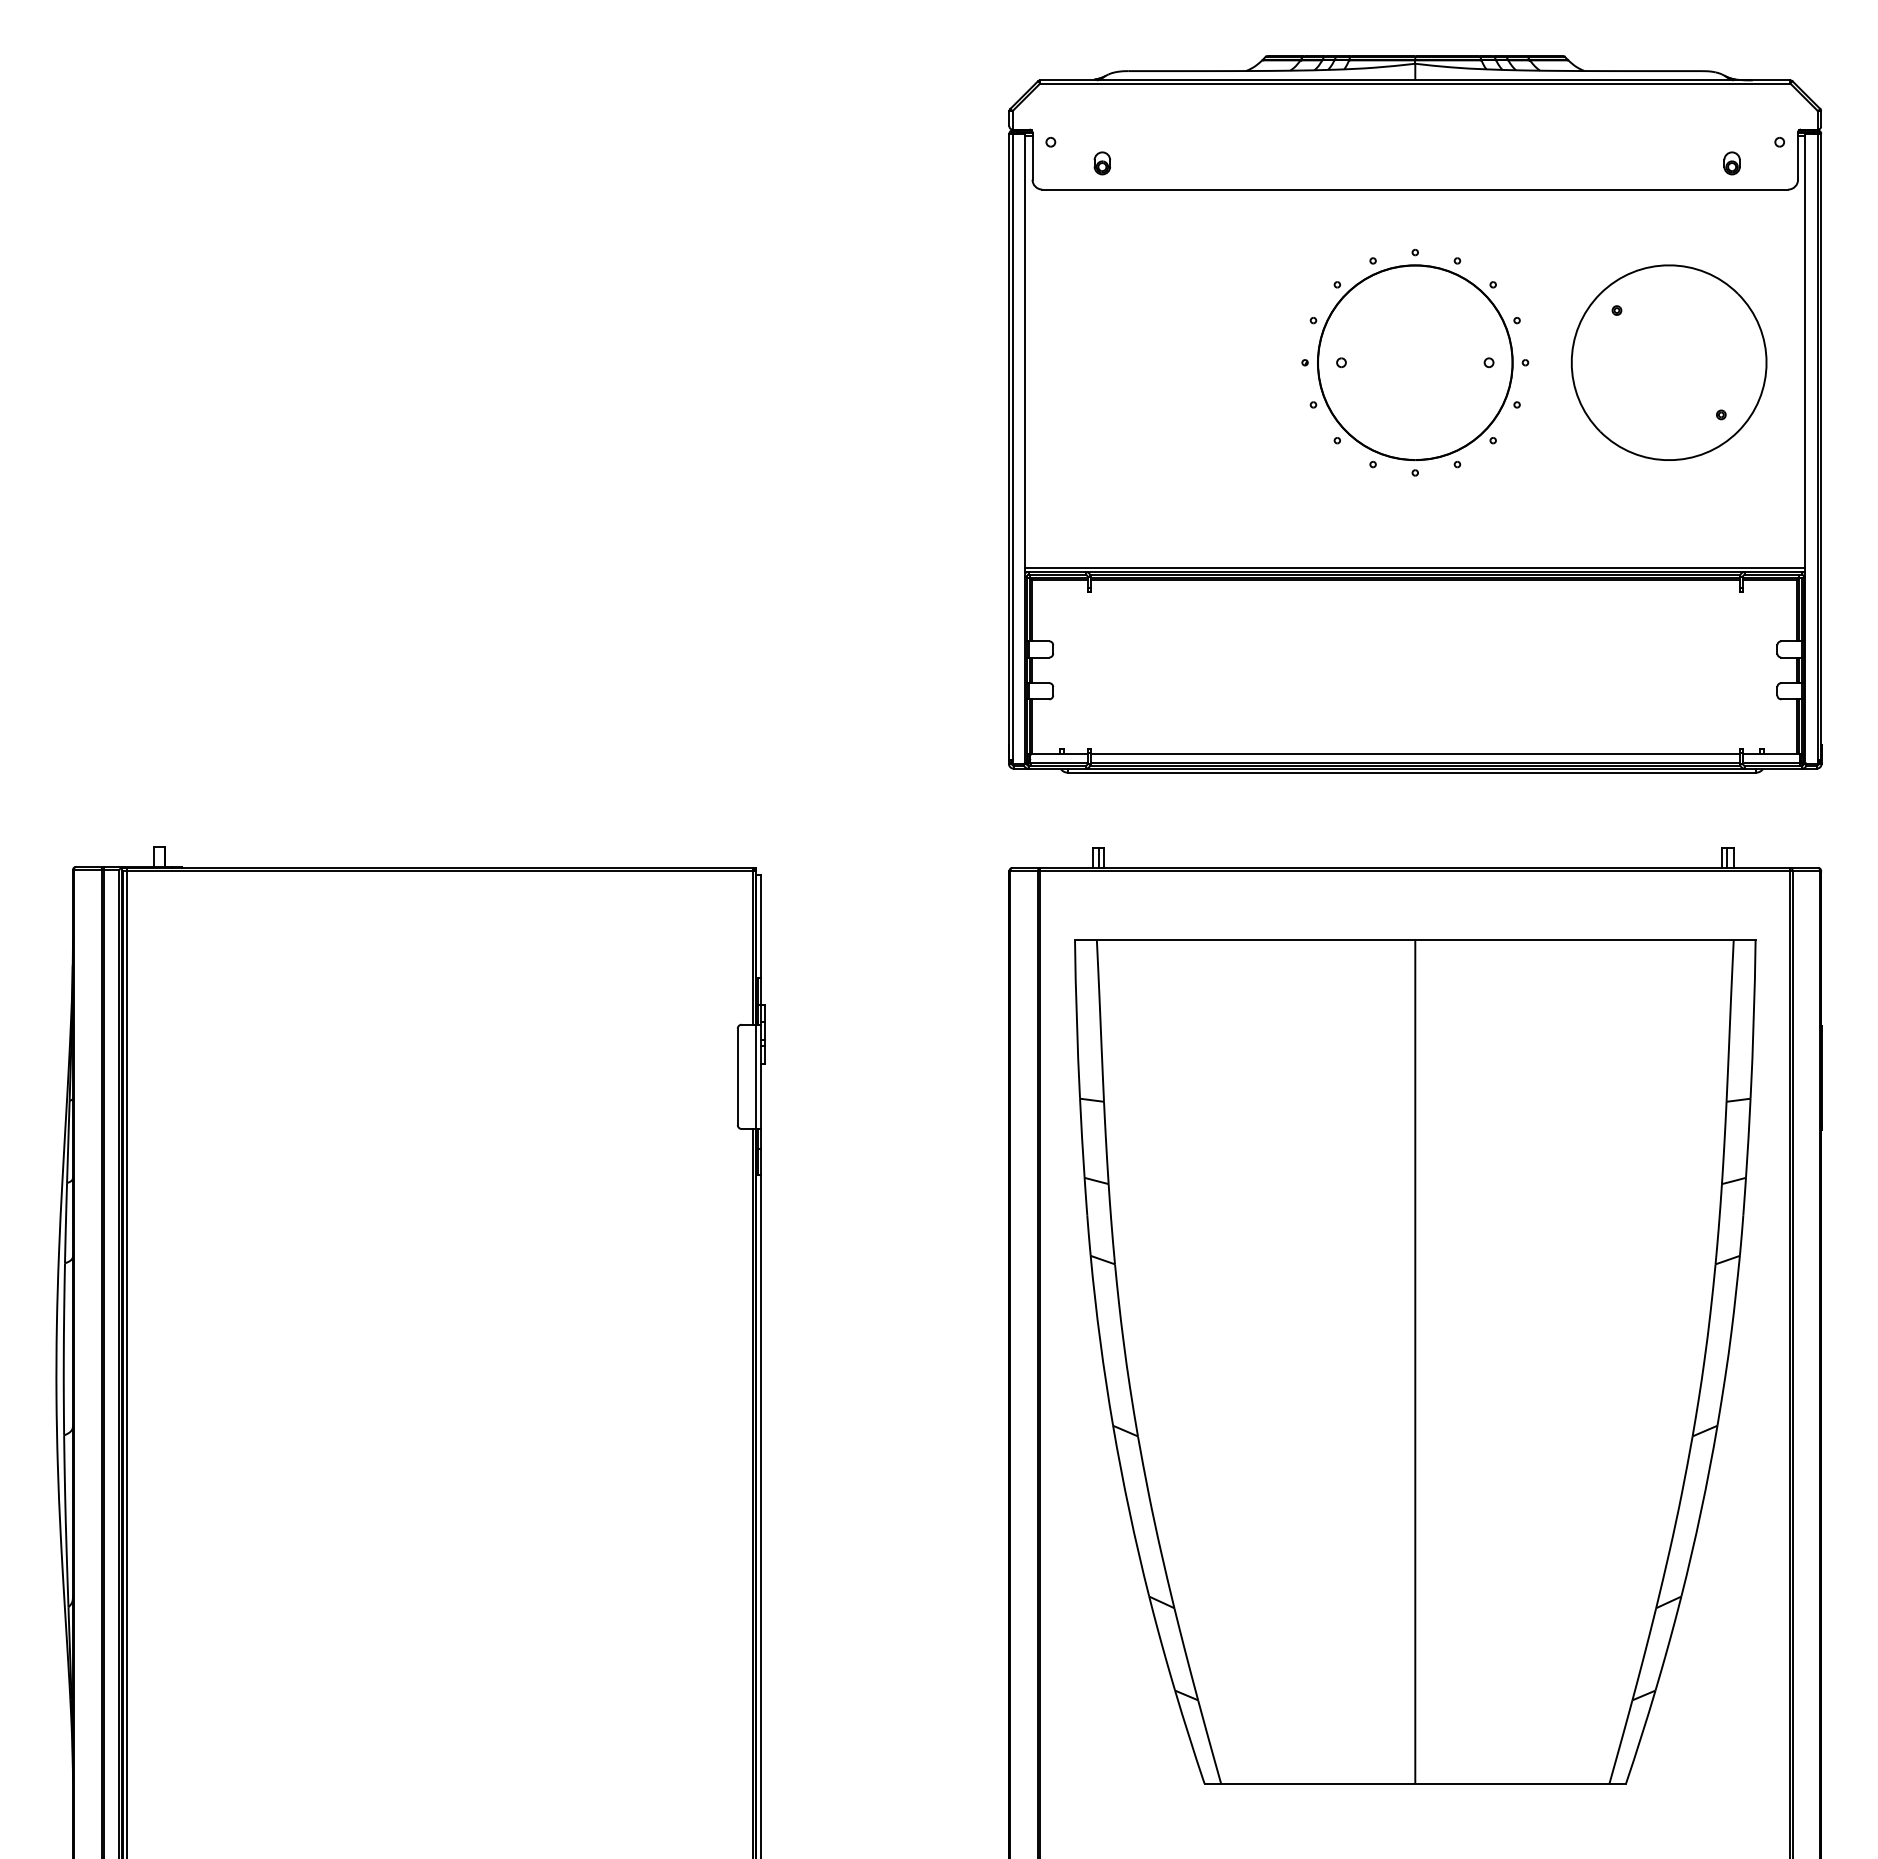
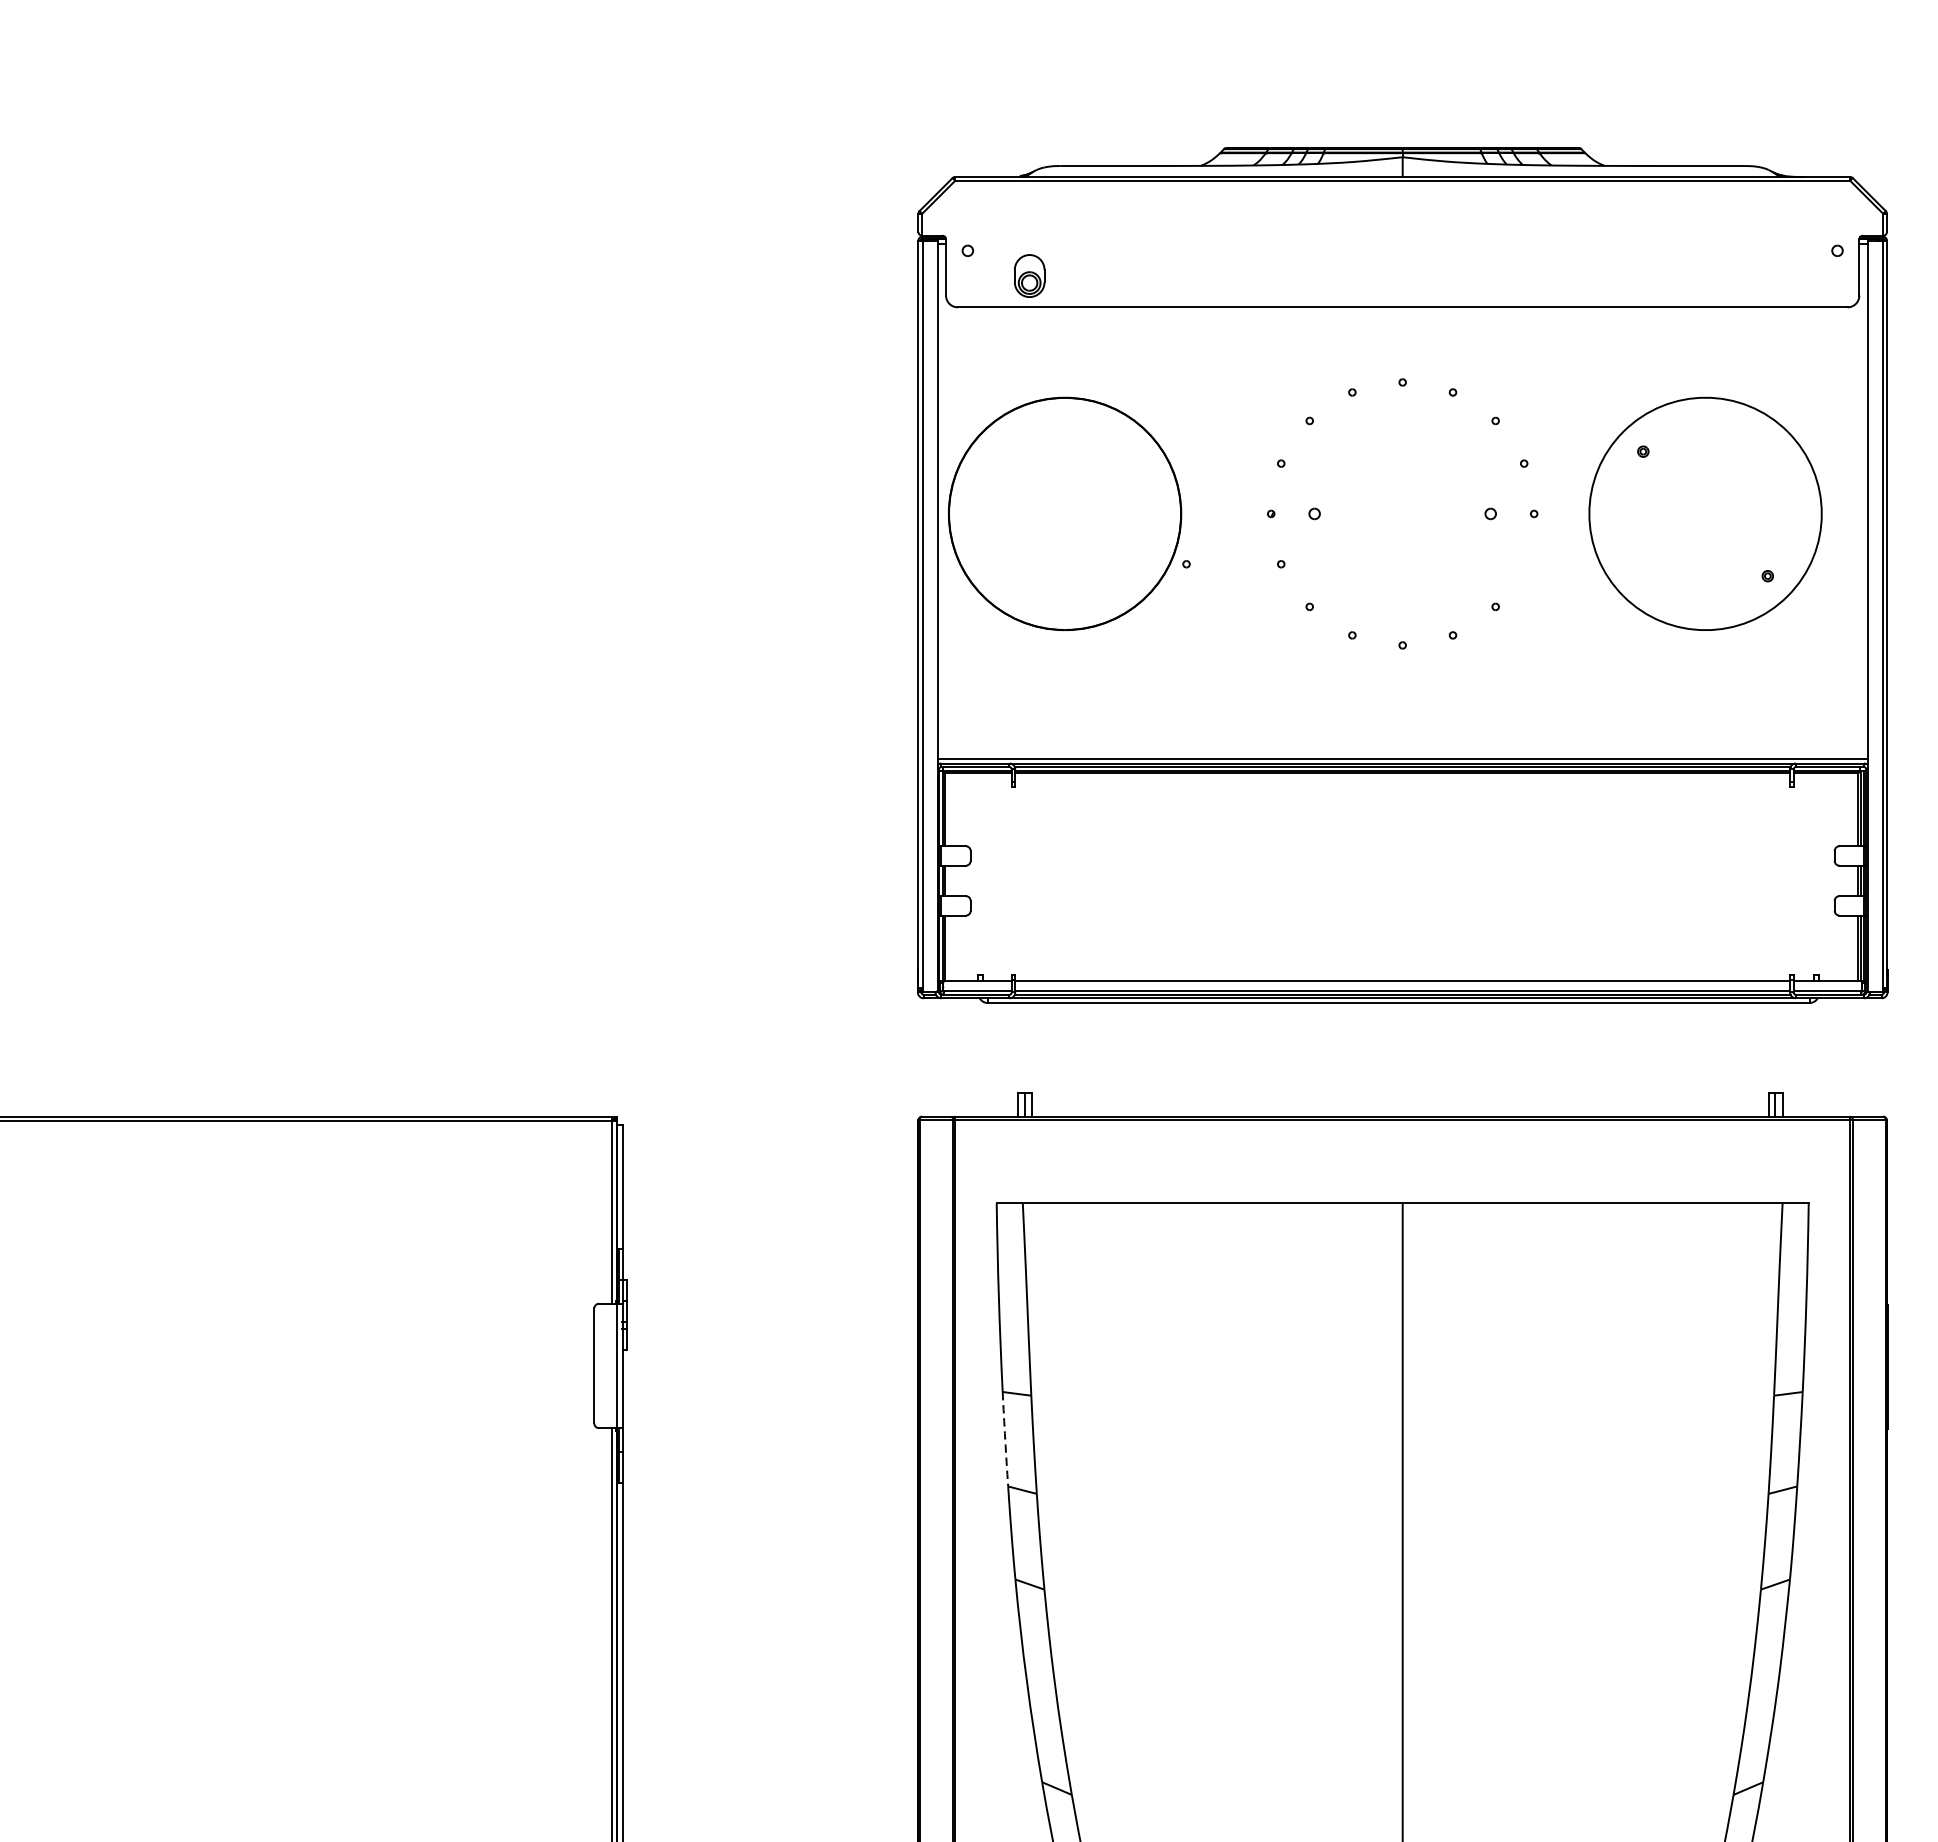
part: (1101, 163) -> (1028, 276), size x1.6
part: (1731, 163) -> (1779, 276), removed
part: (1418, 362) -> (1068, 513), moved
arc: (1082, 1138) -> (1005, 1439), solid -> dashed

